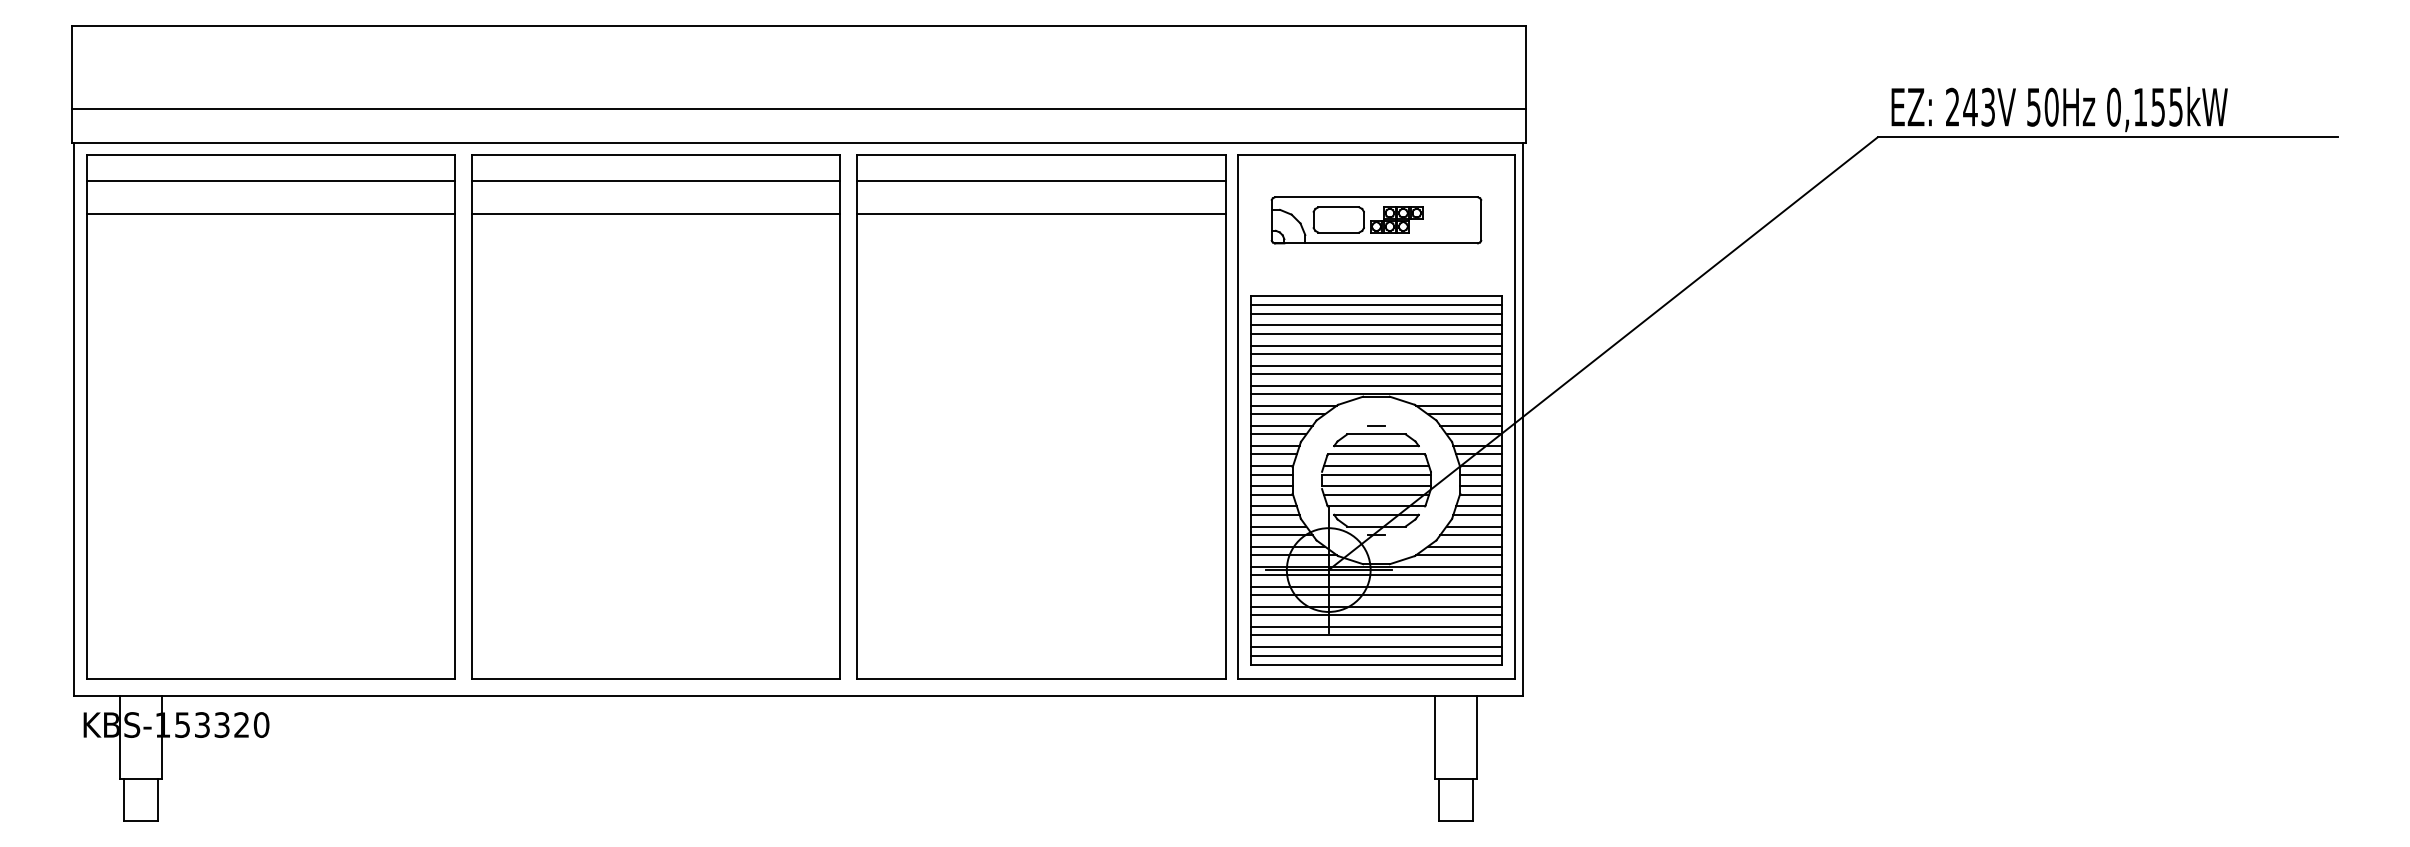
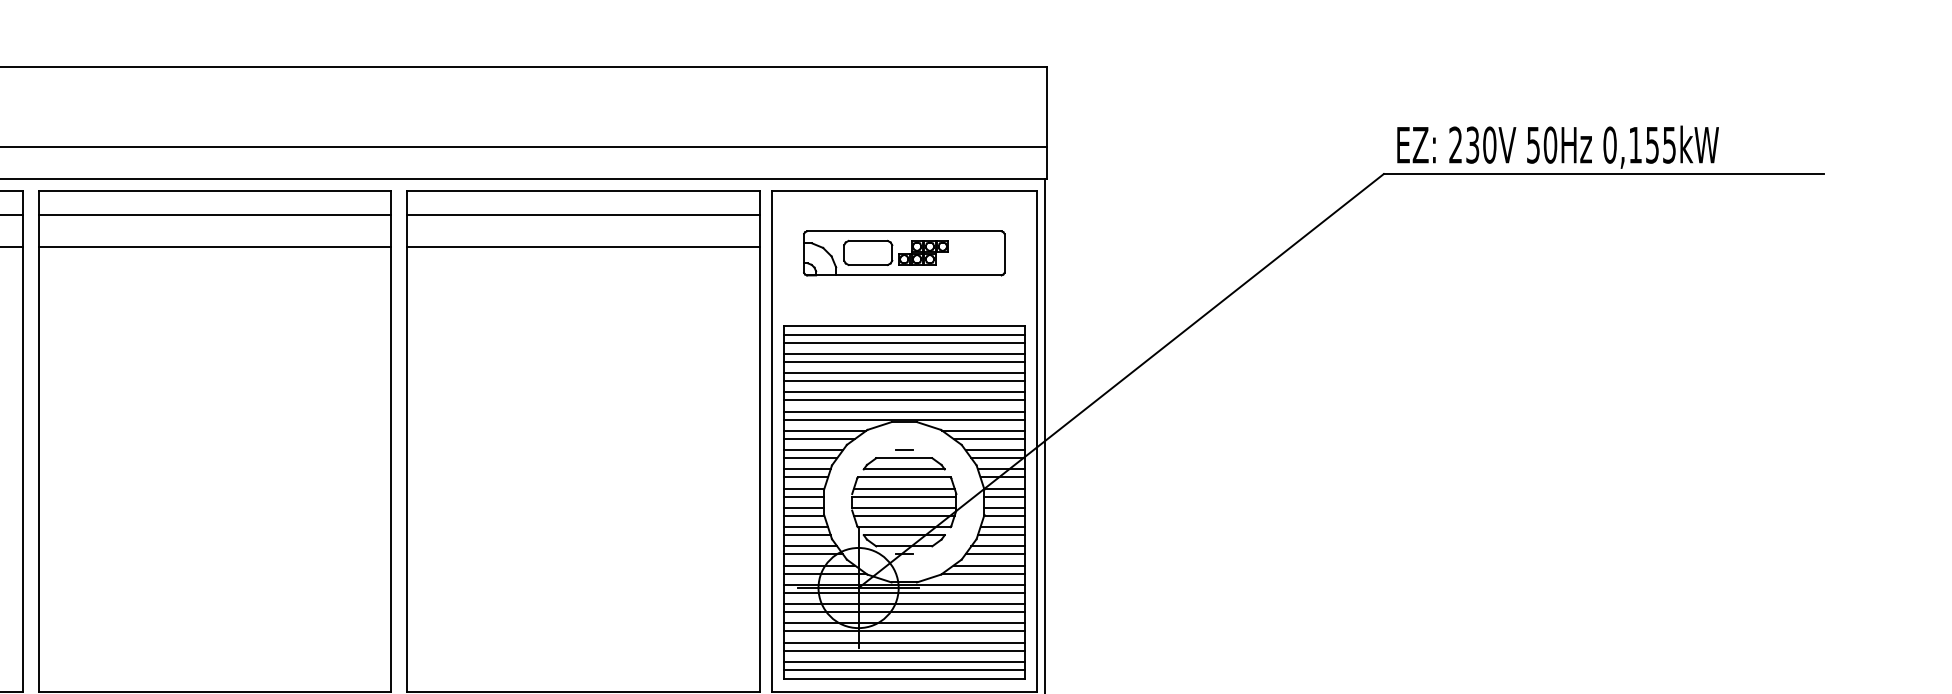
text: (1979, 106) -> (1481, 144), 243V -> 230V

